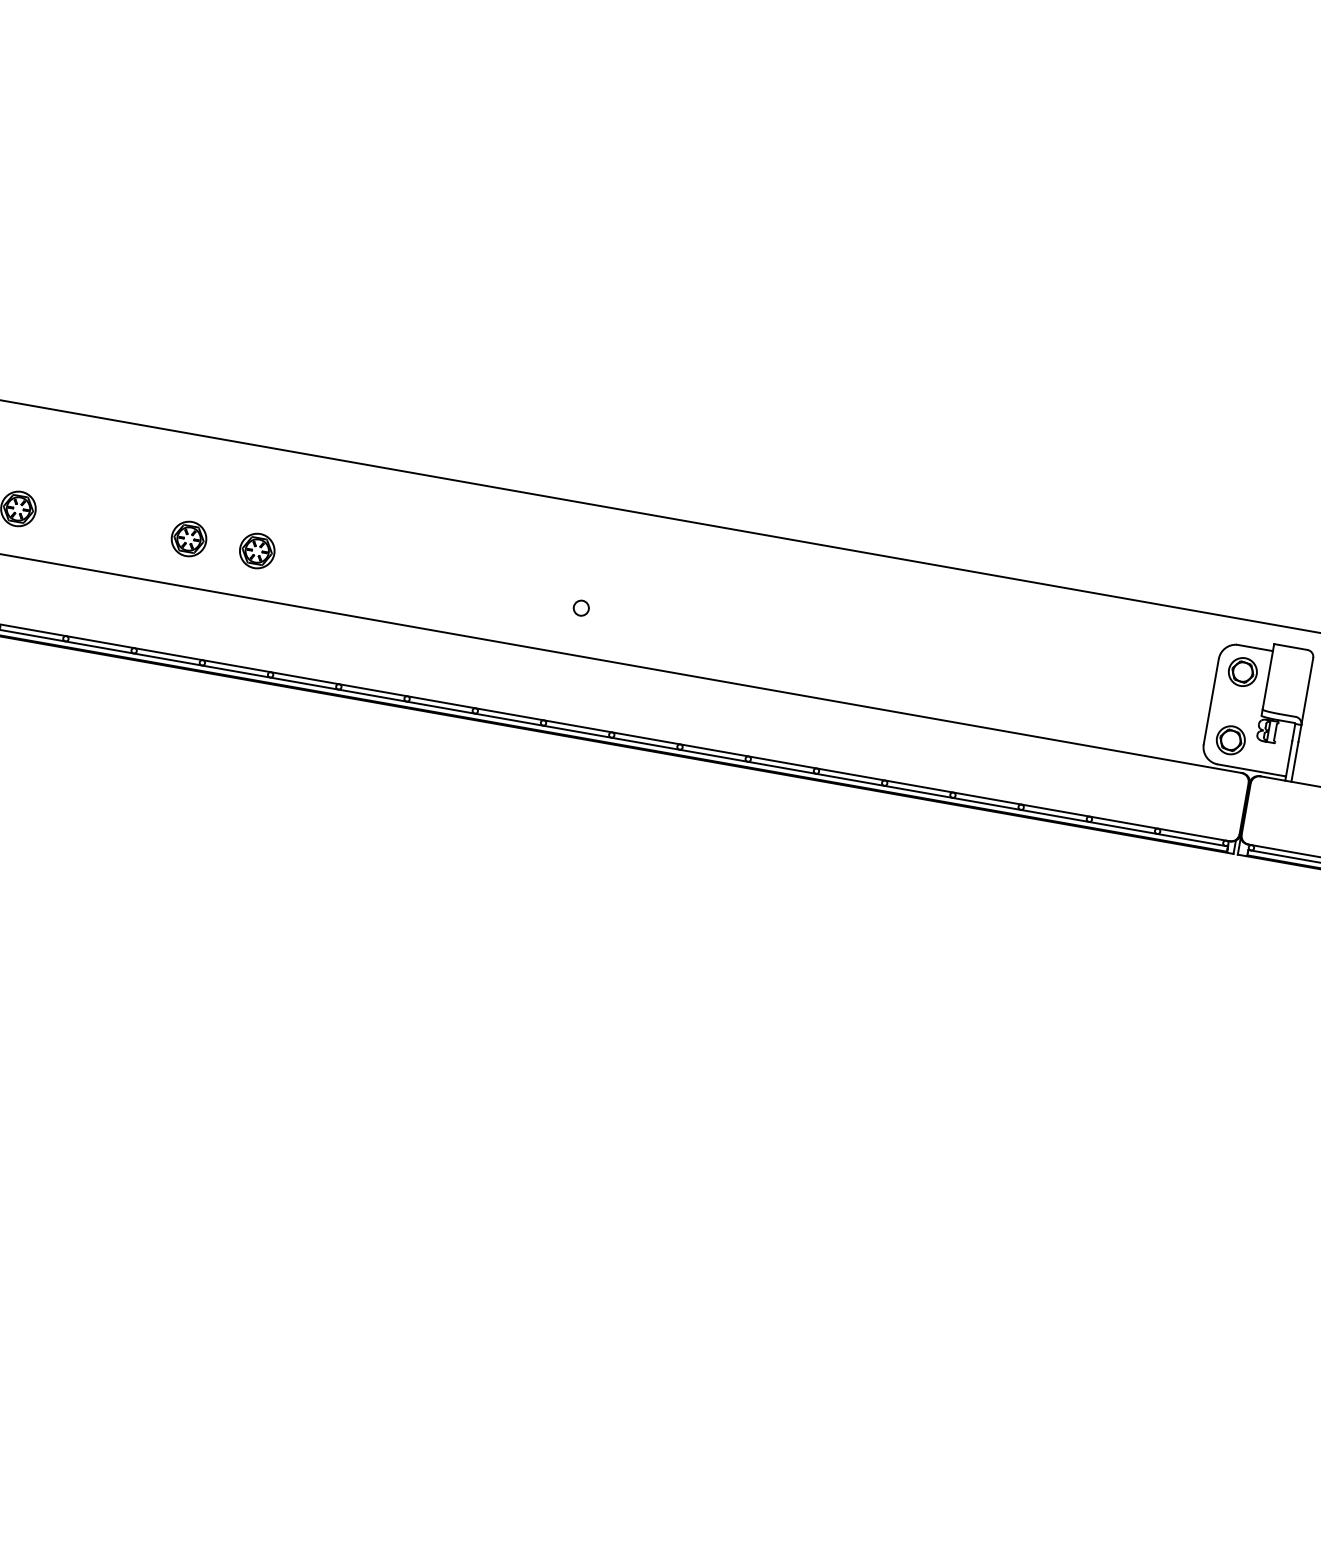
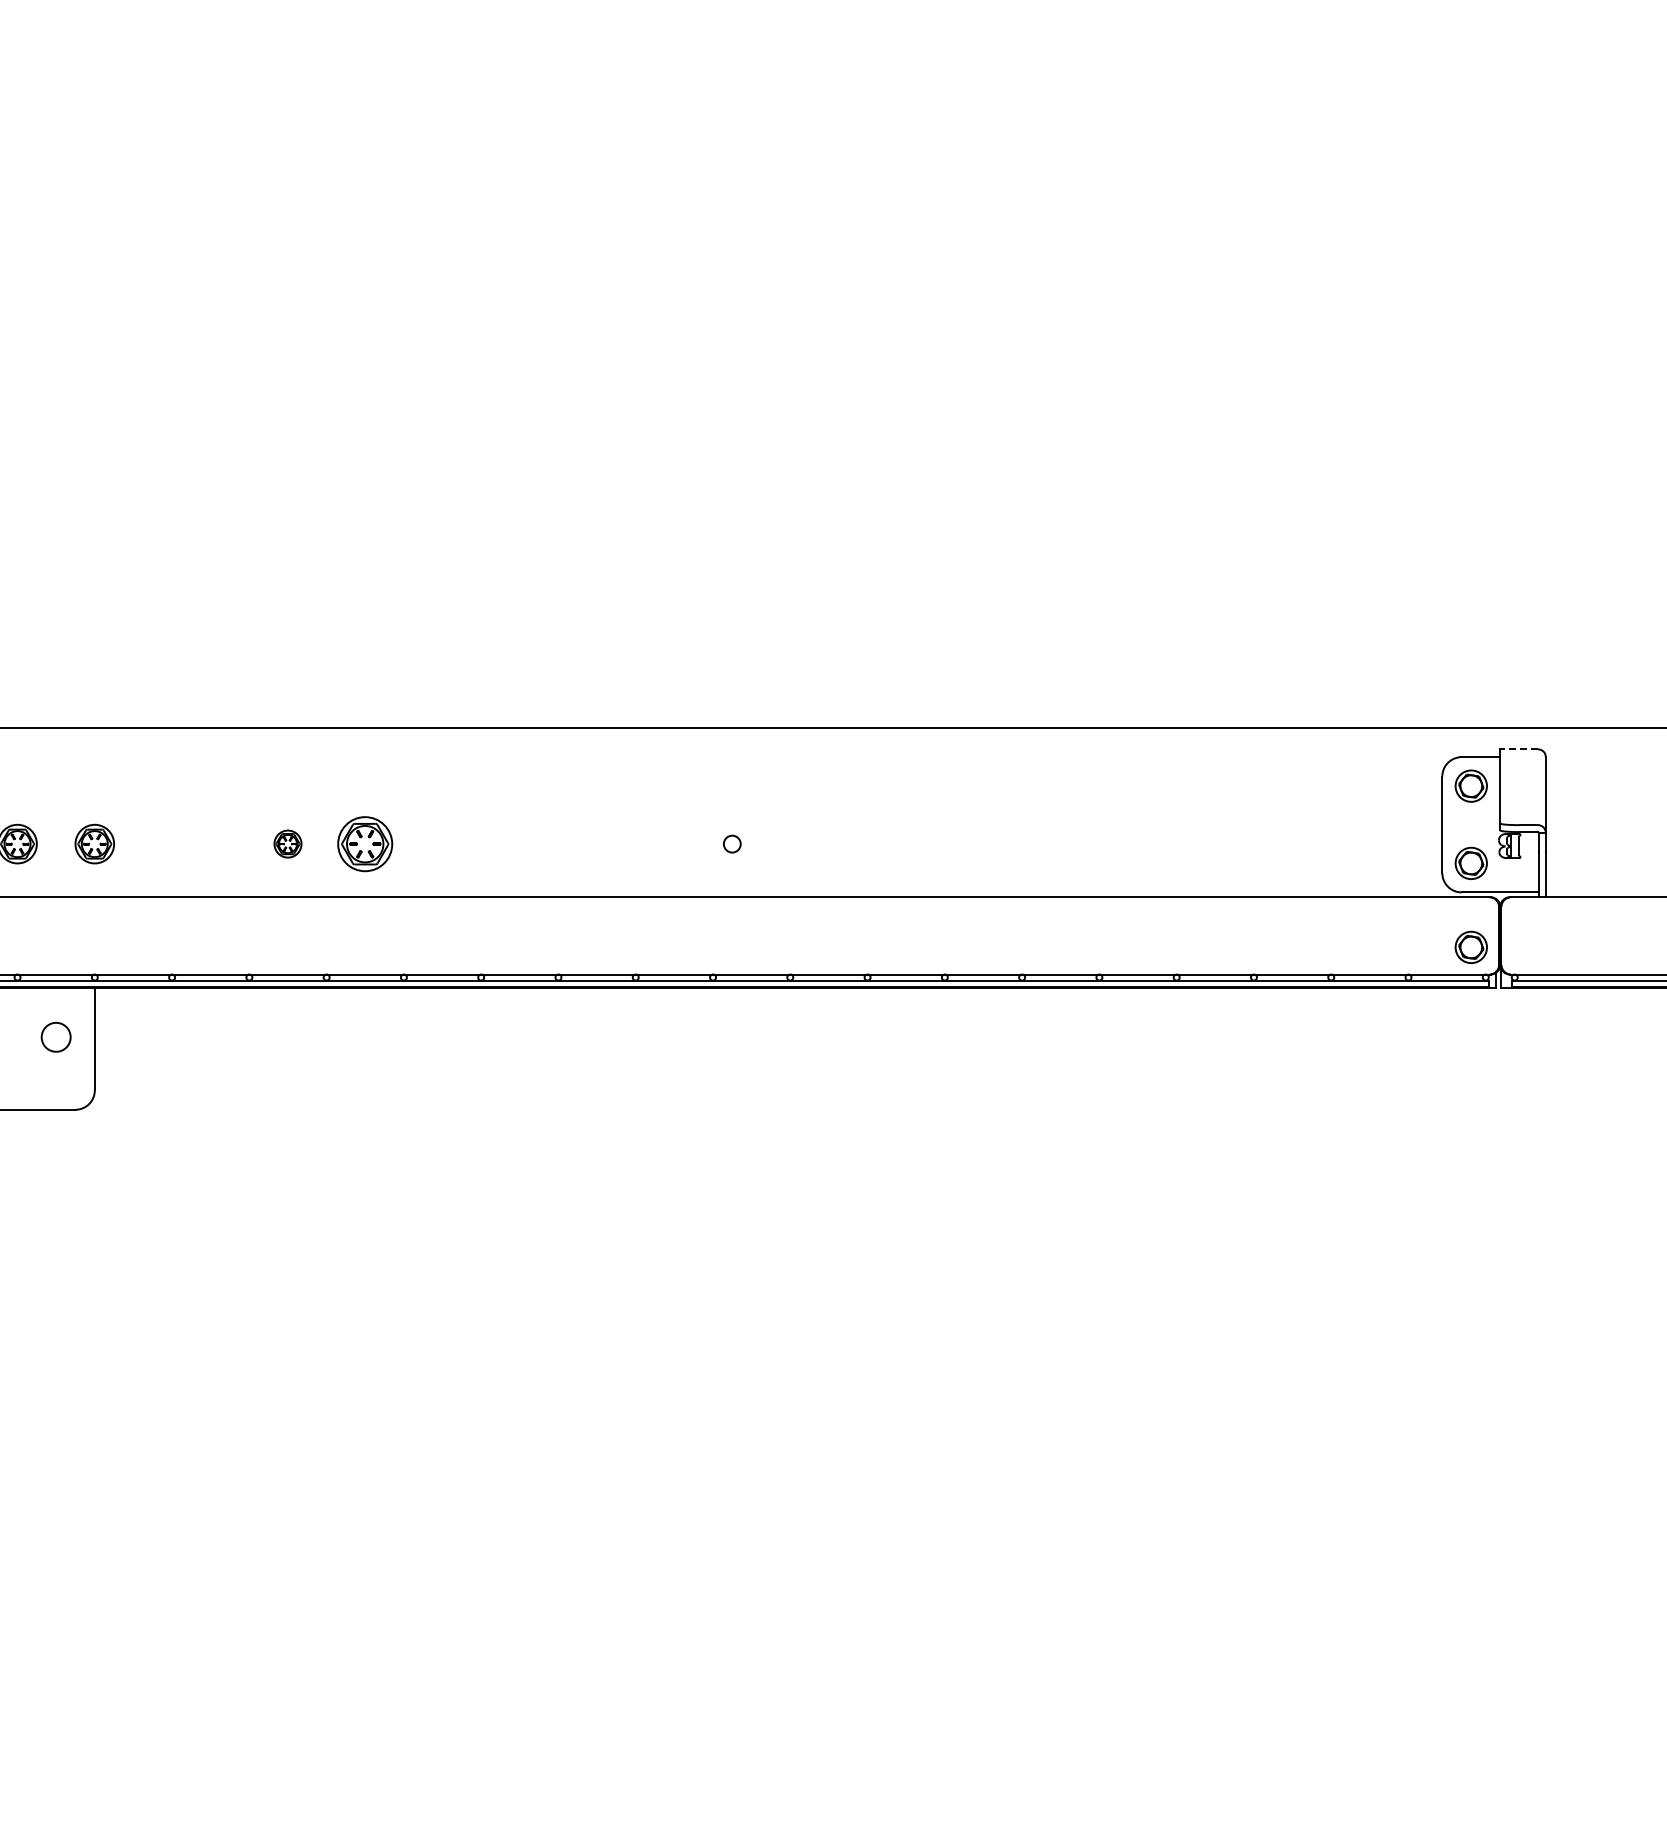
part: (188, 538) -> (287, 843), size x0.7
part: (257, 550) -> (365, 843), size x1.4
line: (1291, 647) -> (1519, 749), solid -> dashed
part: (1217, 813) -> (1470, 946), added

